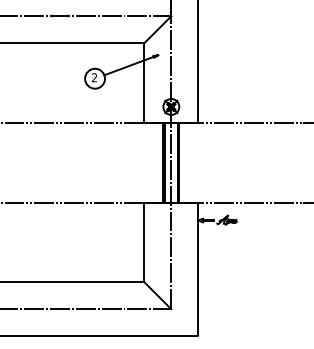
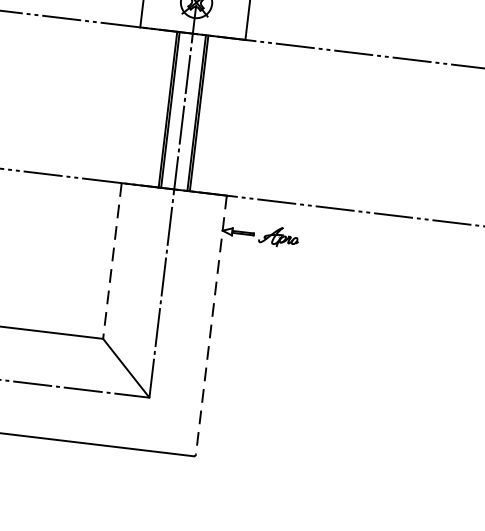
line: (144, 242) -> (112, 261), solid -> dashed
line: (198, 269) -> (211, 326), solid -> dashed

